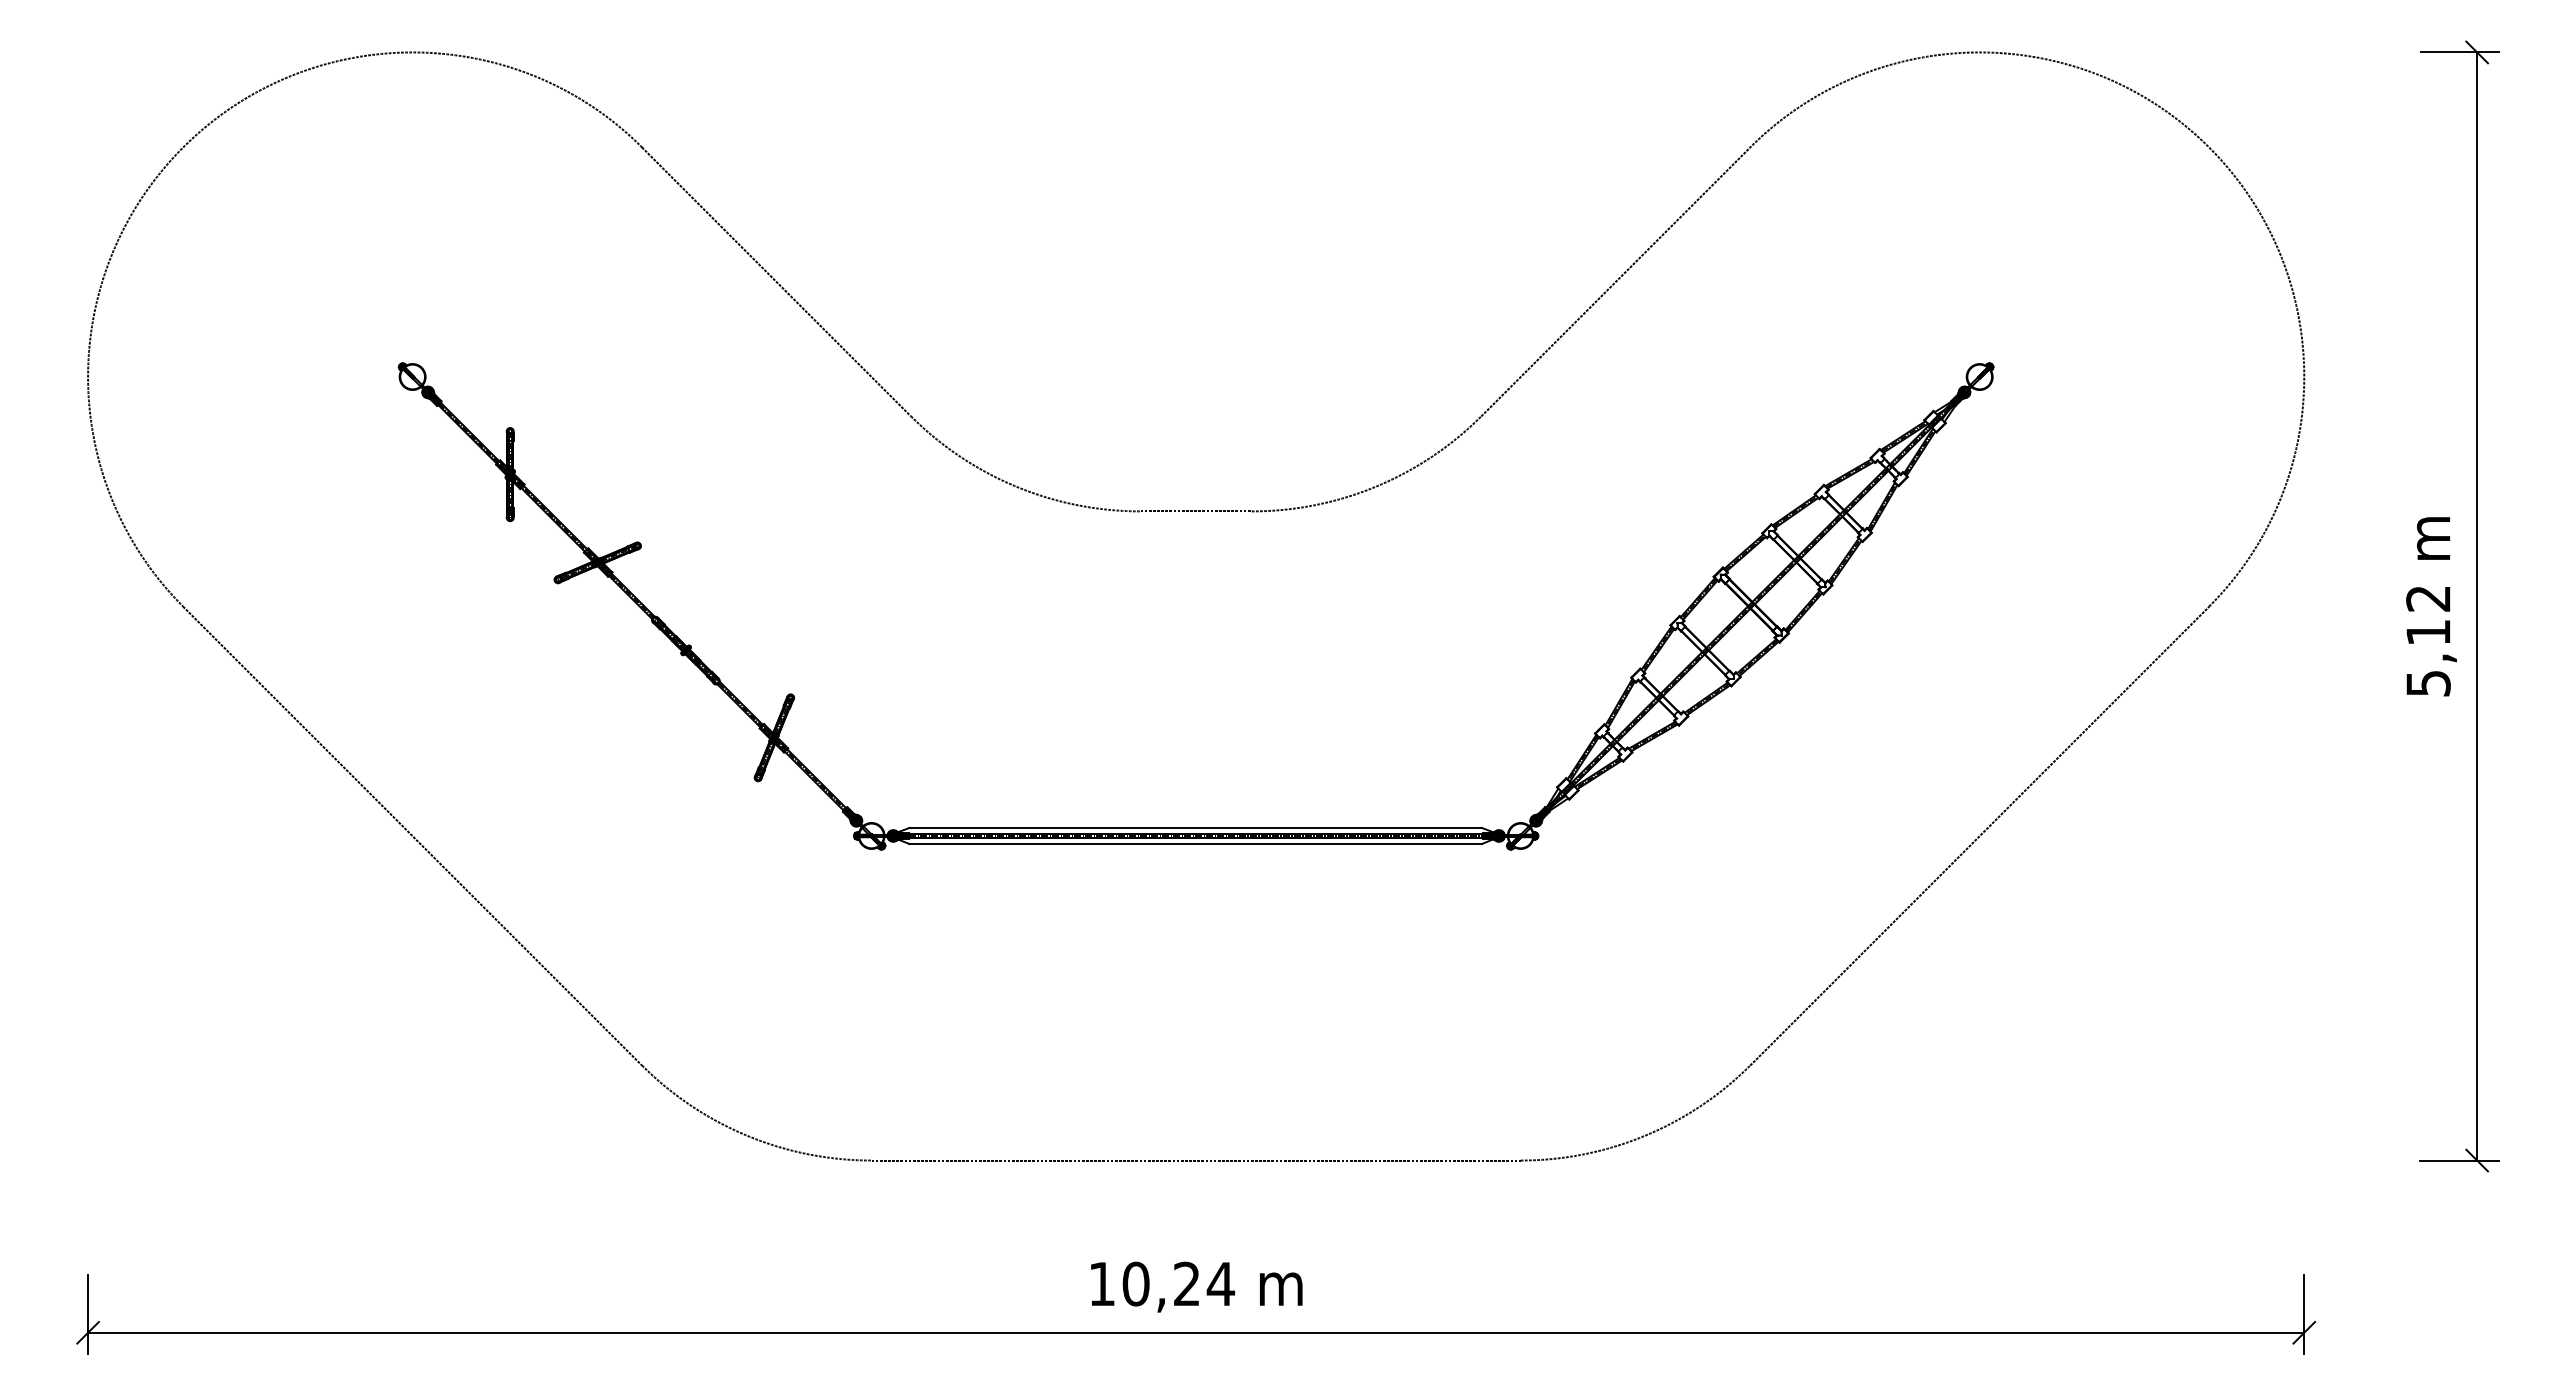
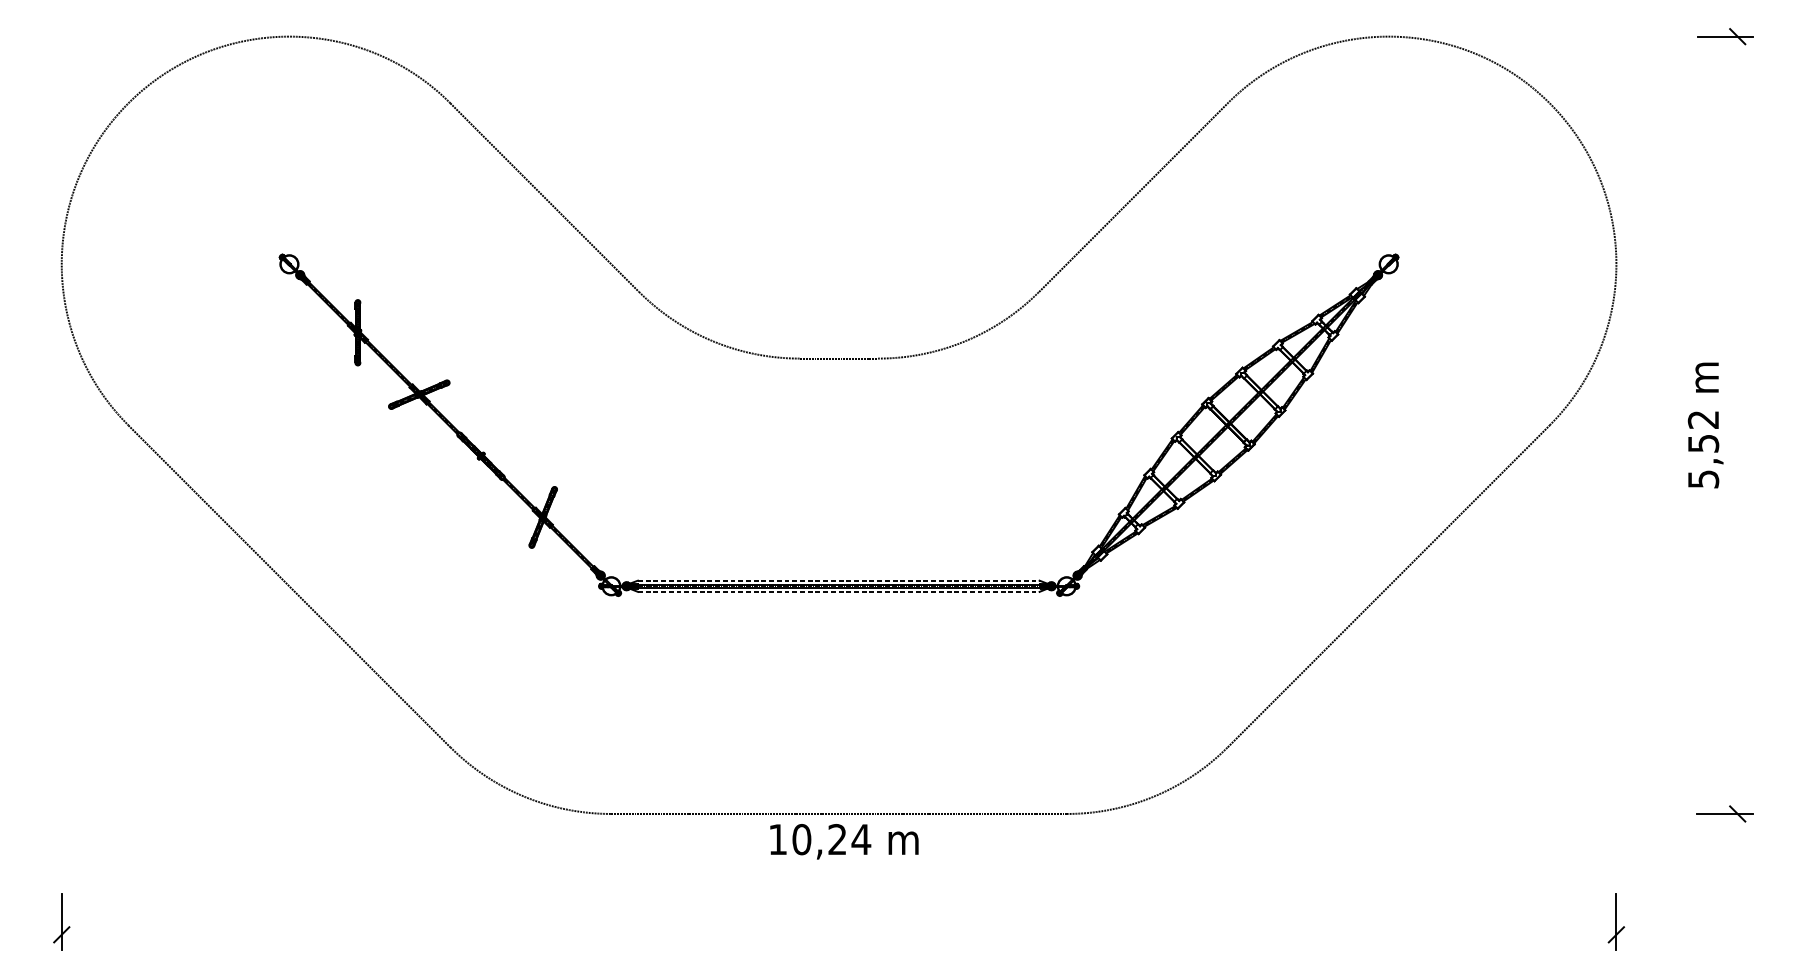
line: (2477, 606) -> (1737, 425), removed
text: (2428, 632) -> (1703, 443), 5,12 -> 5,52
line: (1196, 827) -> (839, 580), solid -> dashed
line: (1196, 843) -> (839, 591), solid -> dashed
text: (1196, 1286) -> (844, 841), moved
line: (1196, 1332) -> (839, 934), removed

